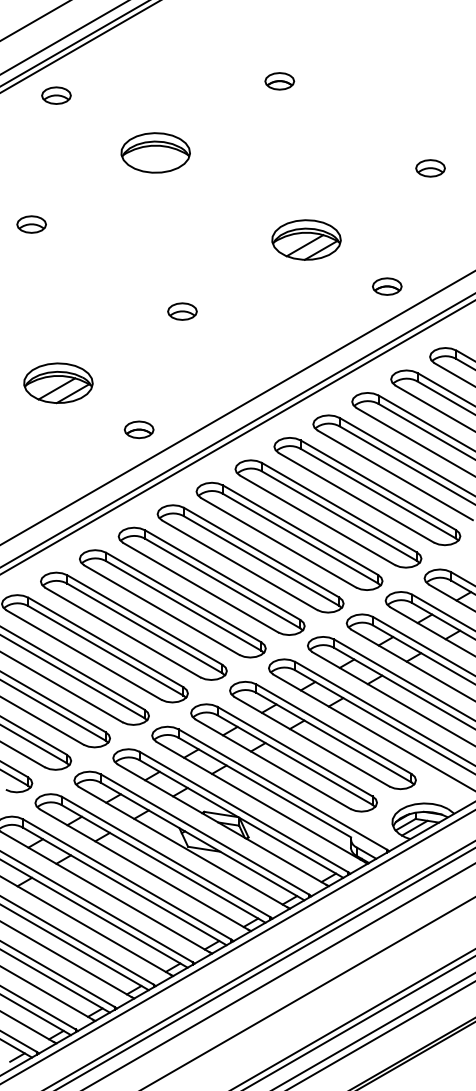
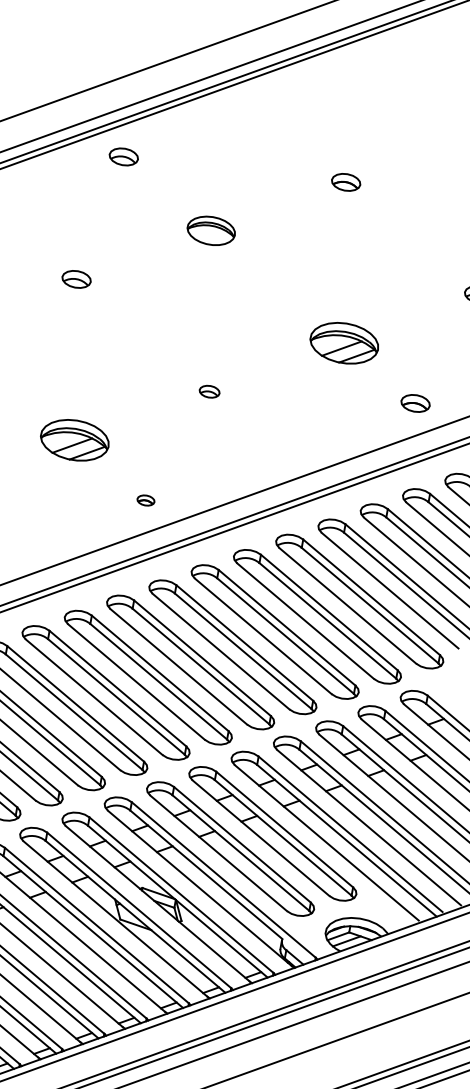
part: (155, 152) -> (211, 230), size x0.7
part: (182, 311) -> (209, 391), size x0.7
part: (138, 429) -> (145, 500), size x0.6

